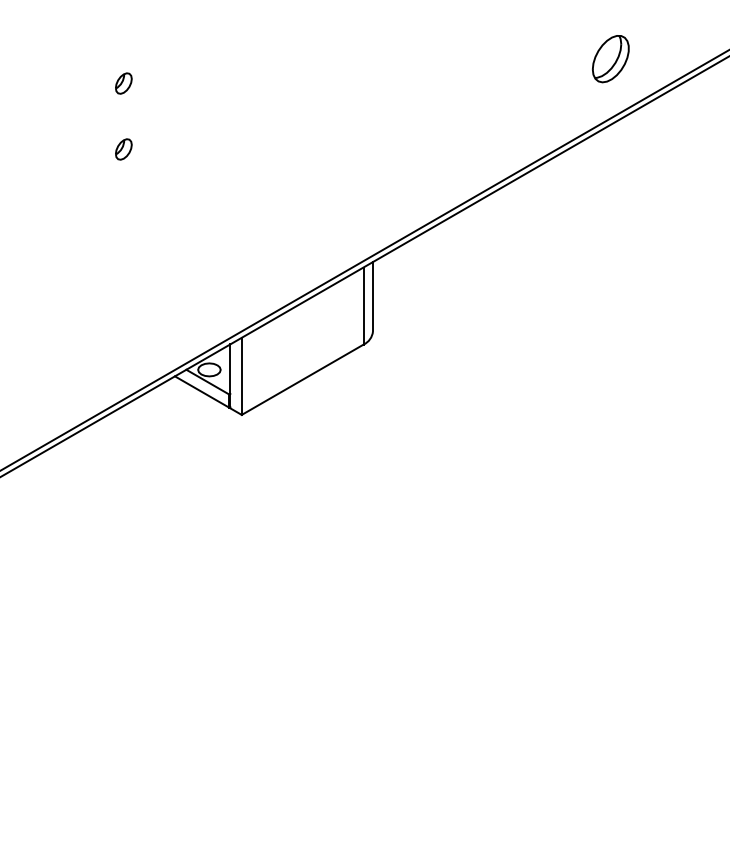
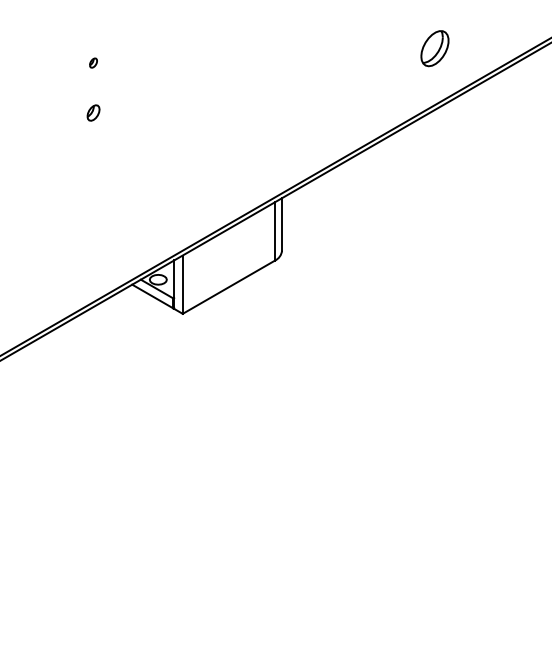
part: (610, 58) -> (434, 48), moved
part: (123, 82) -> (93, 62), size x0.6

